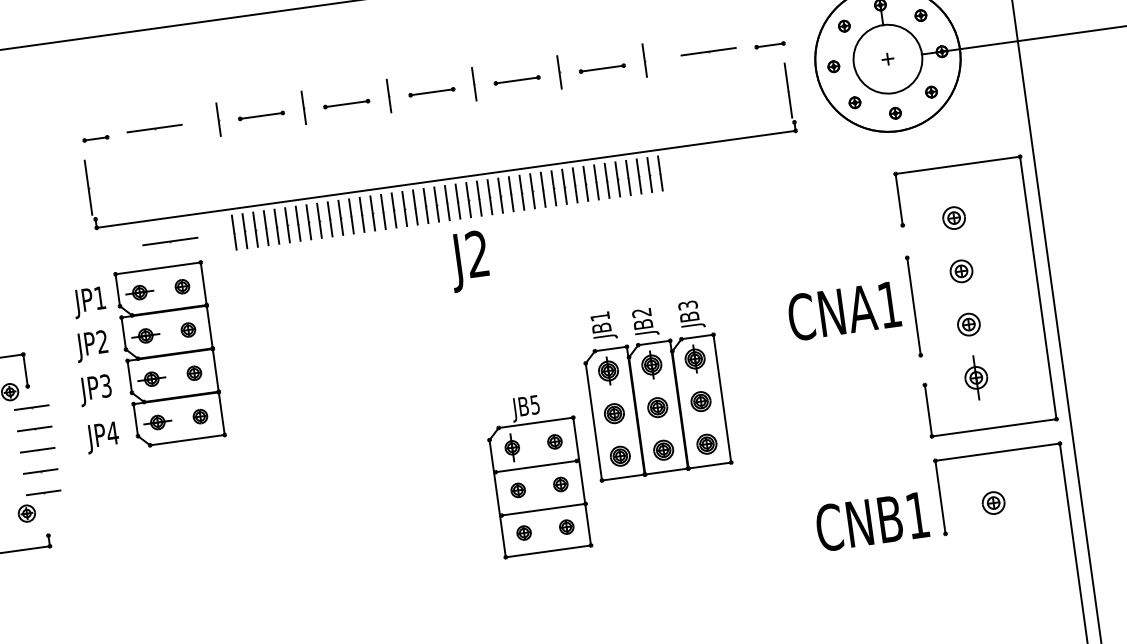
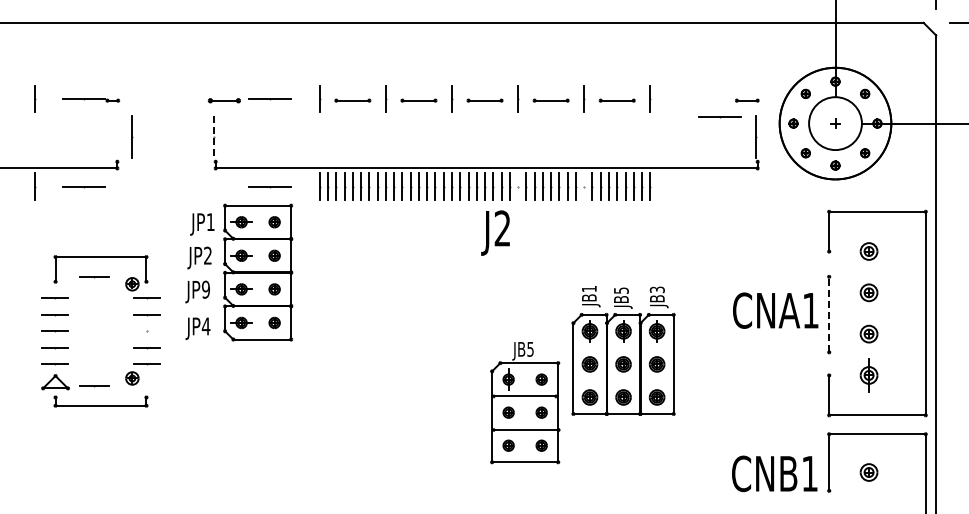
line: (708, 52) -> (719, 117), moved
part: (95, 138) -> (224, 100), size x1.6
line: (575, 185) -> (584, 186), removed
line: (88, 188) -> (213, 137), solid -> dashed
line: (490, 197) -> (518, 186), removed
line: (914, 306) -> (829, 314), solid -> dashed
text: (640, 312) -> (620, 290), JB2 -> JB5
text: (105, 385) -> (205, 289), JP3 -> JP9
line: (38, 450) -> (147, 331), removed

